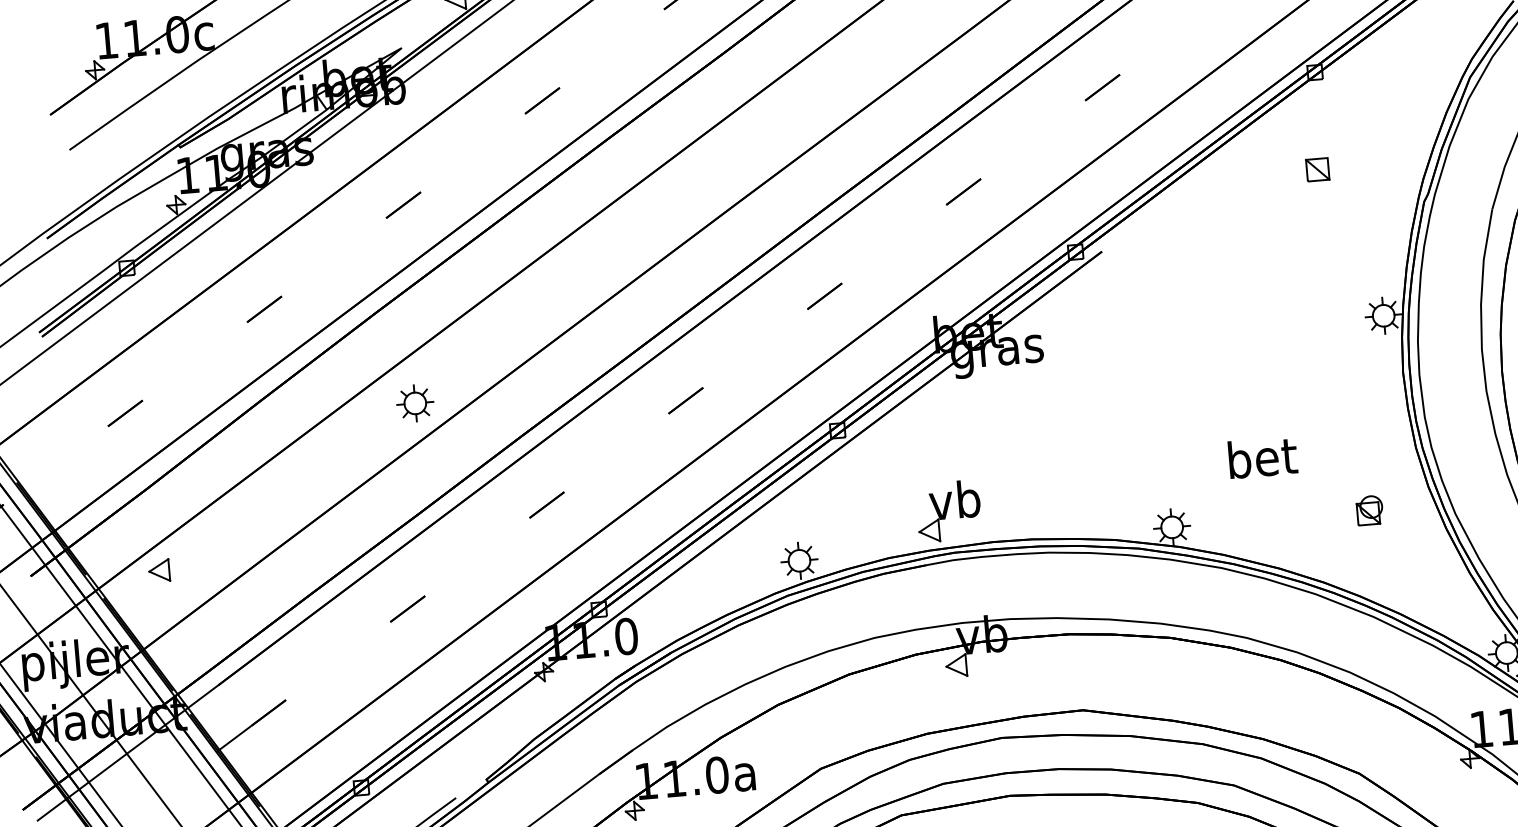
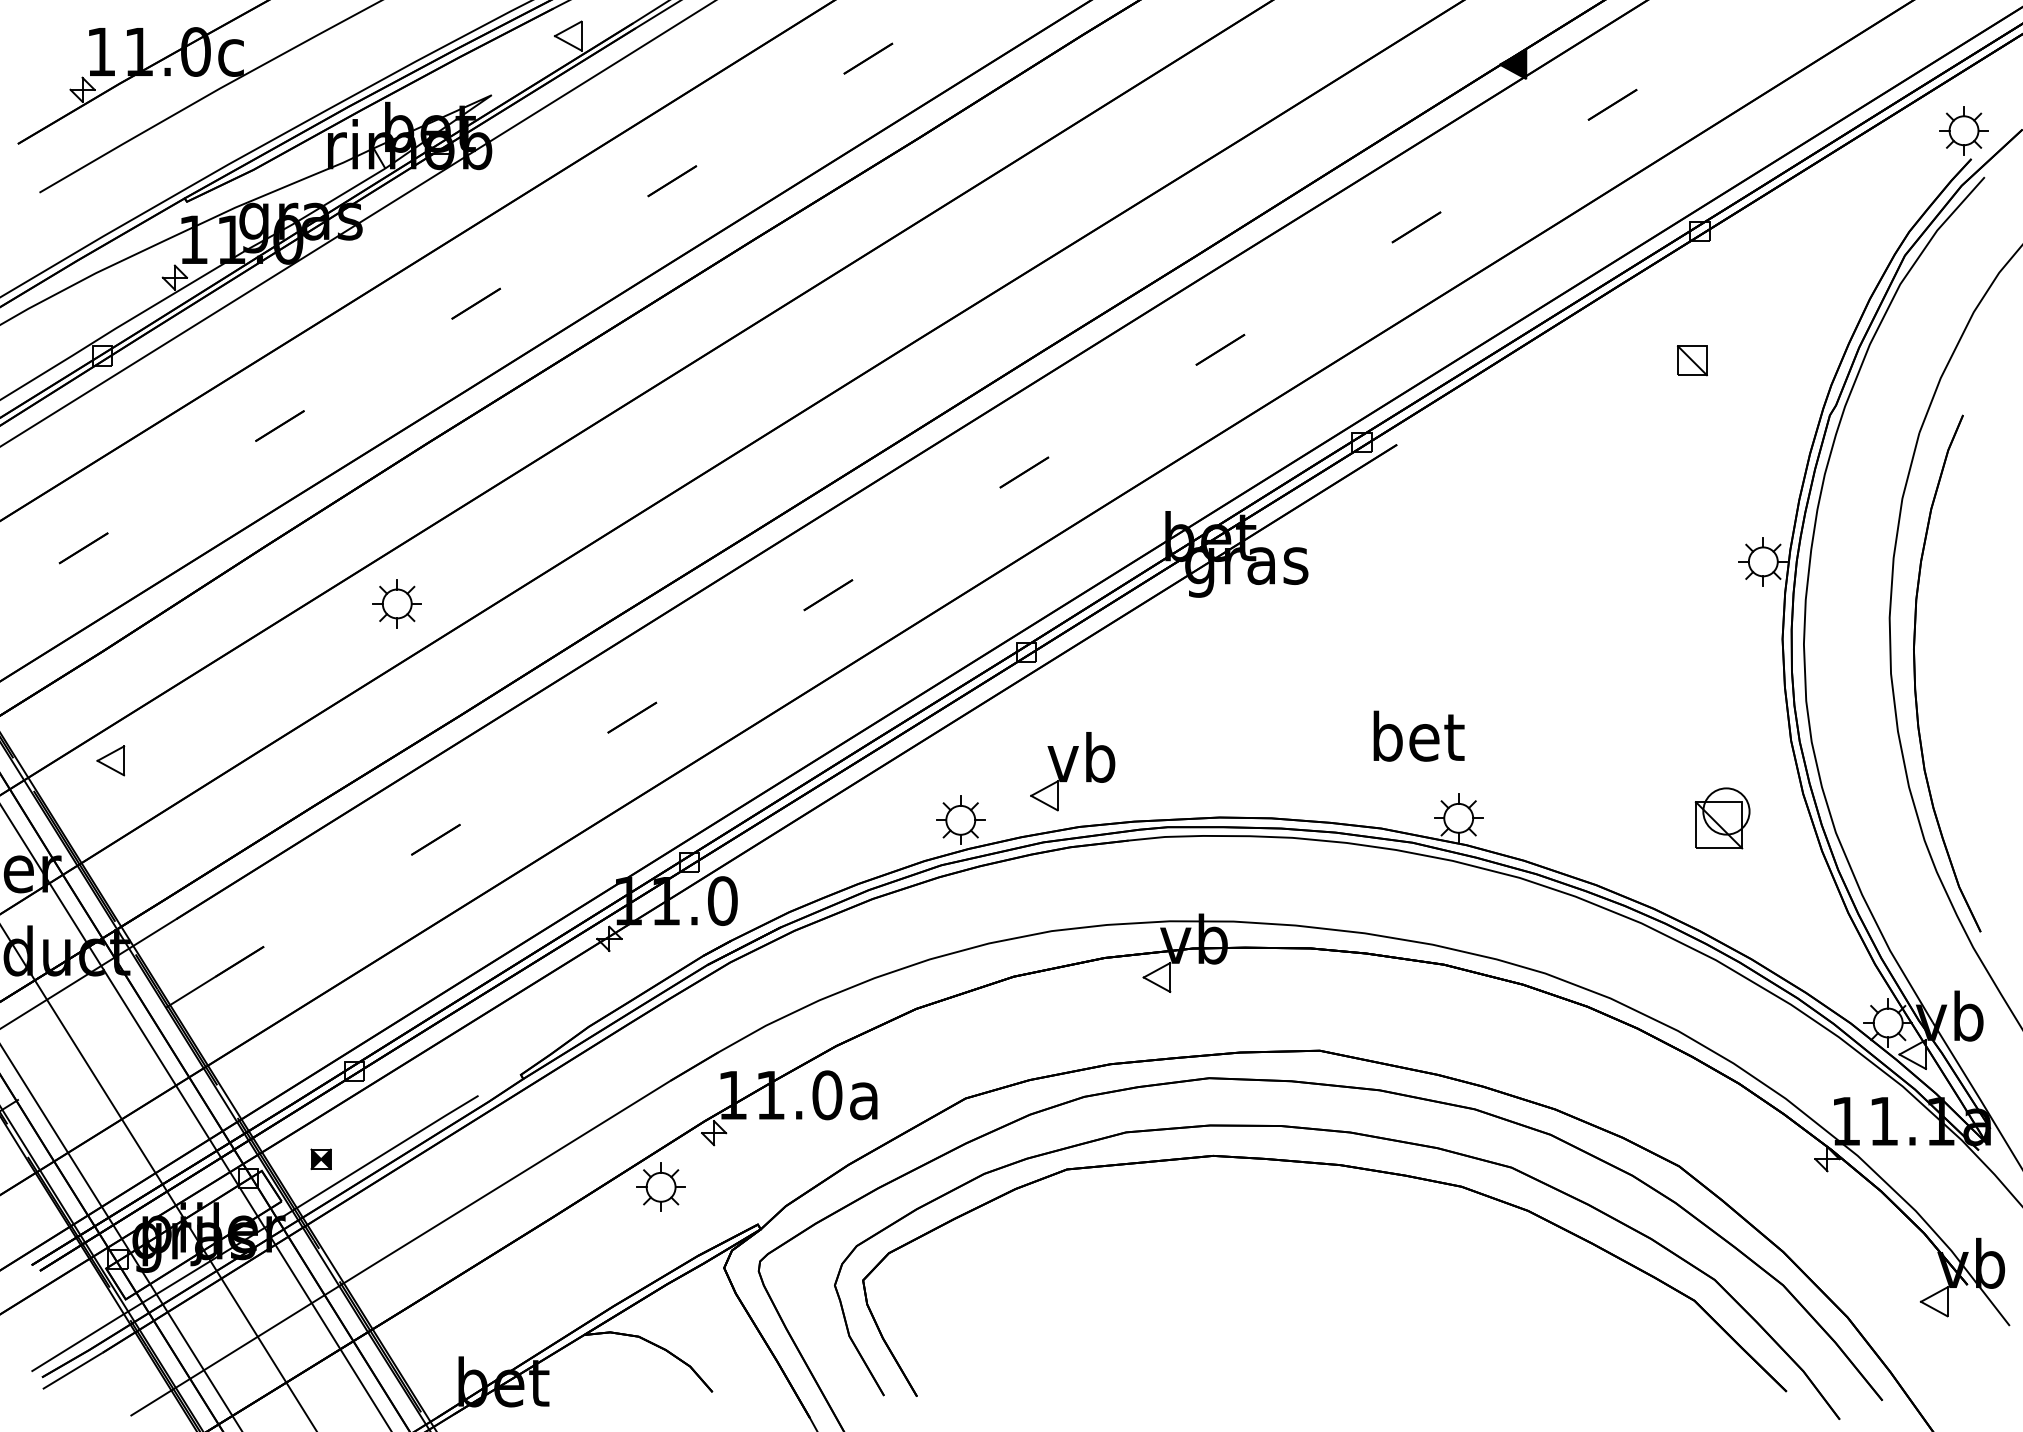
part: (414, 403) -> (396, 603), moved
text: (1262, 457) -> (1418, 735), moved
part: (1369, 510) -> (1722, 818), size x1.6
part: (948, 511) -> (1072, 771), moved

